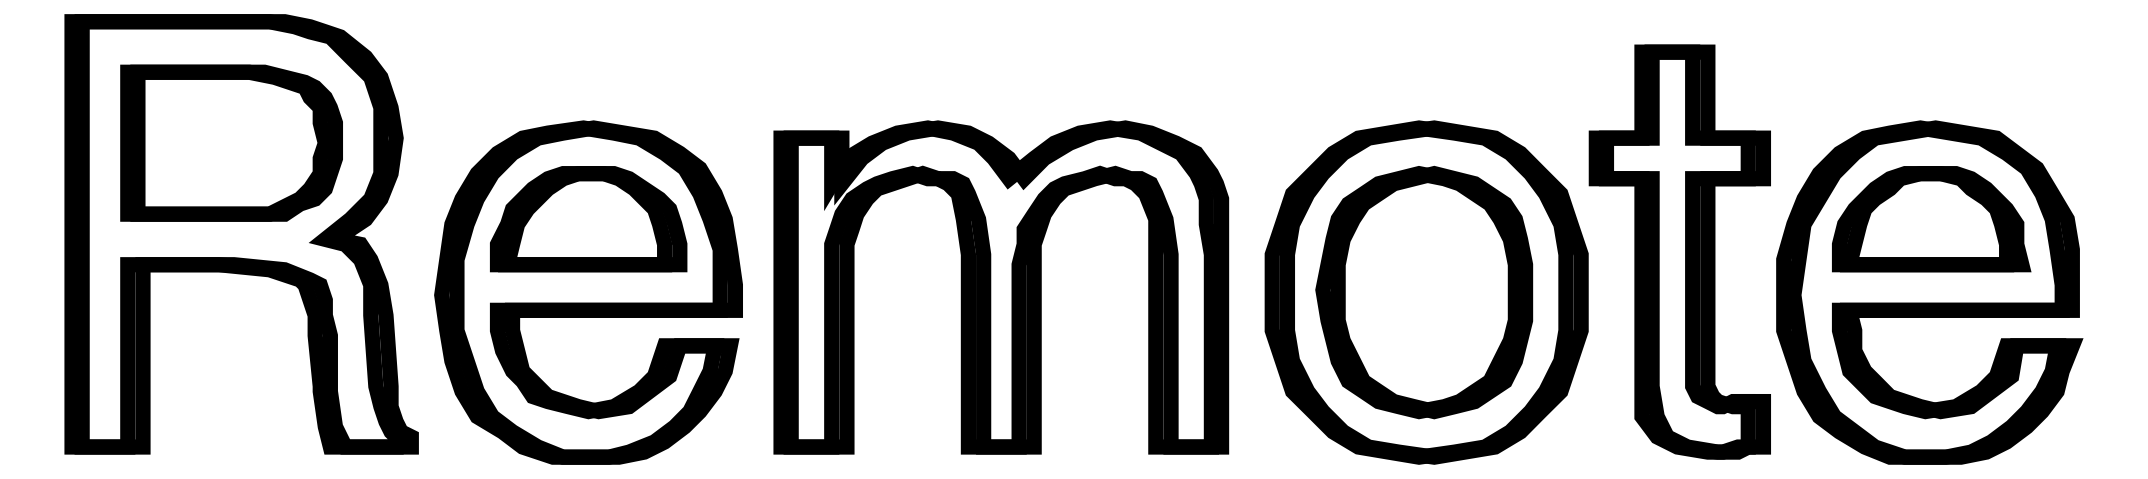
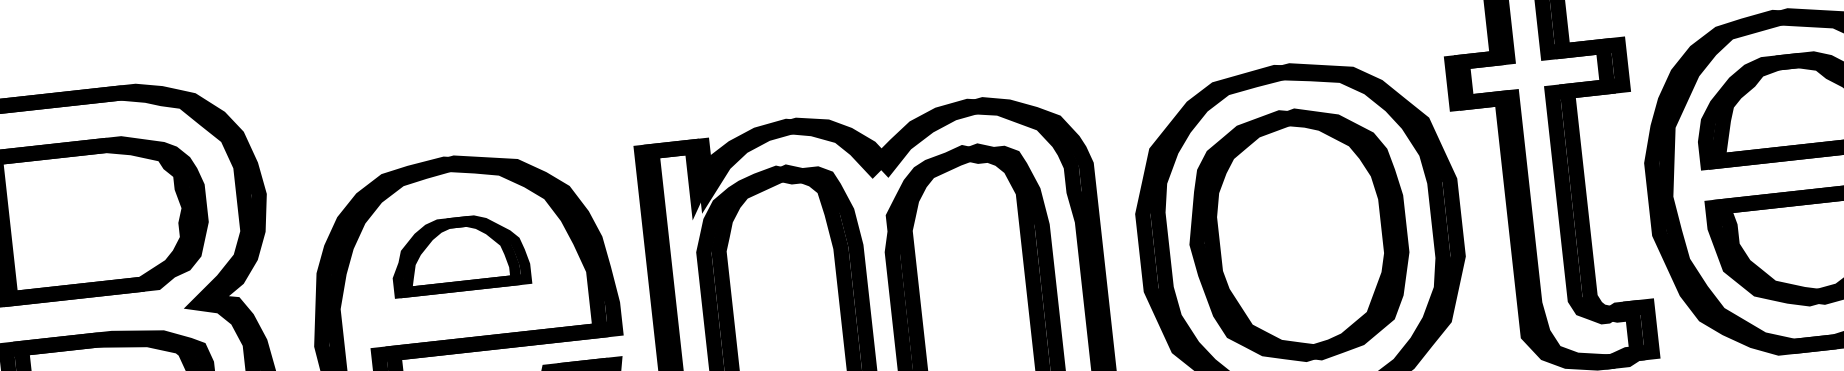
part: (588, 219) -> (459, 254), size x0.7

